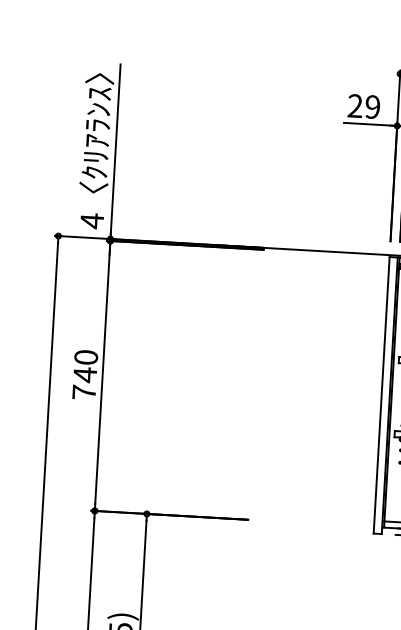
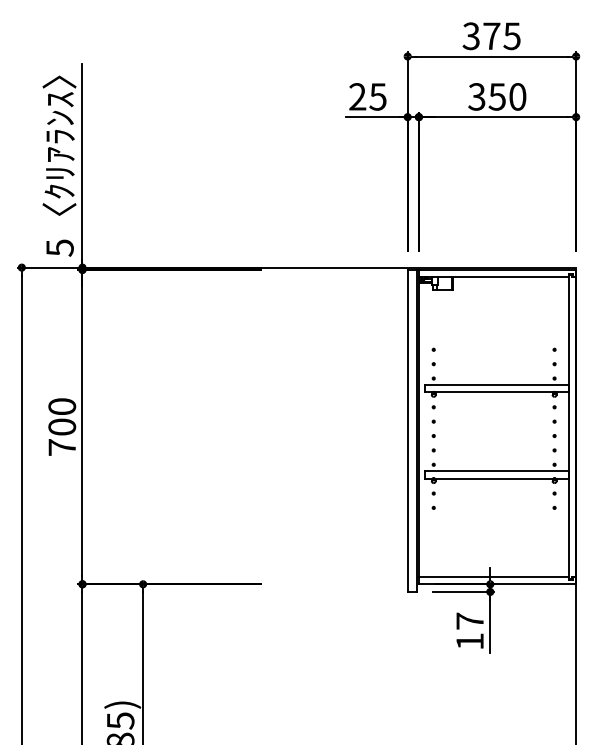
text: (372, 106) -> (377, 96), 29 -> 25
text: (91, 220) -> (59, 247), 4 -> 5
text: (85, 375) -> (62, 427), 740 -> 700

